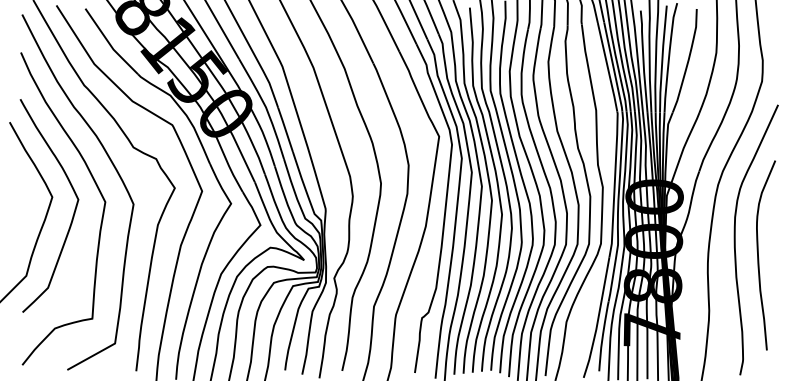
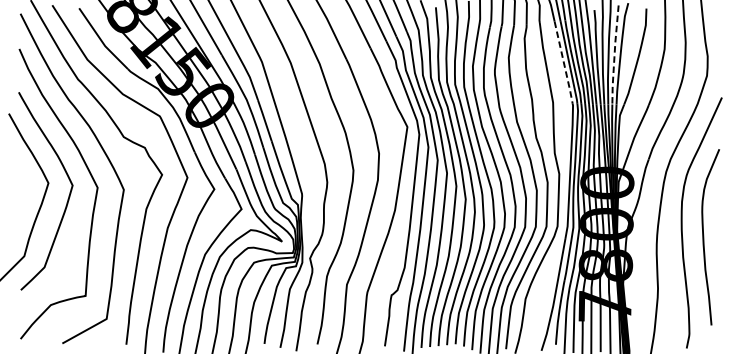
line: (662, 58) -> (614, 54), solid -> dashed
line: (608, 68) -> (564, 63), solid -> dashed

